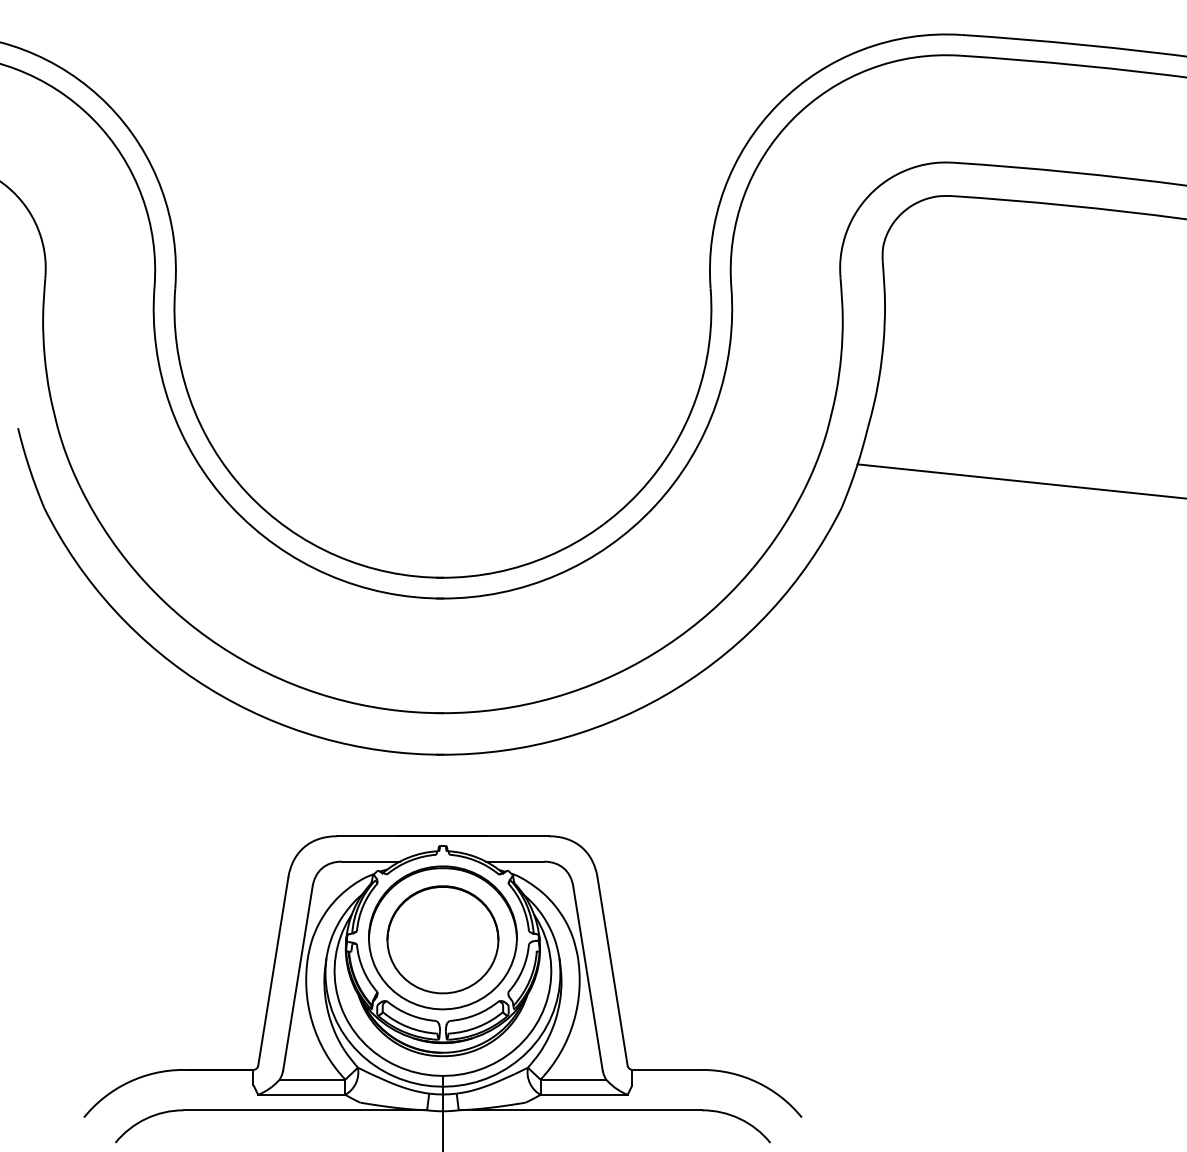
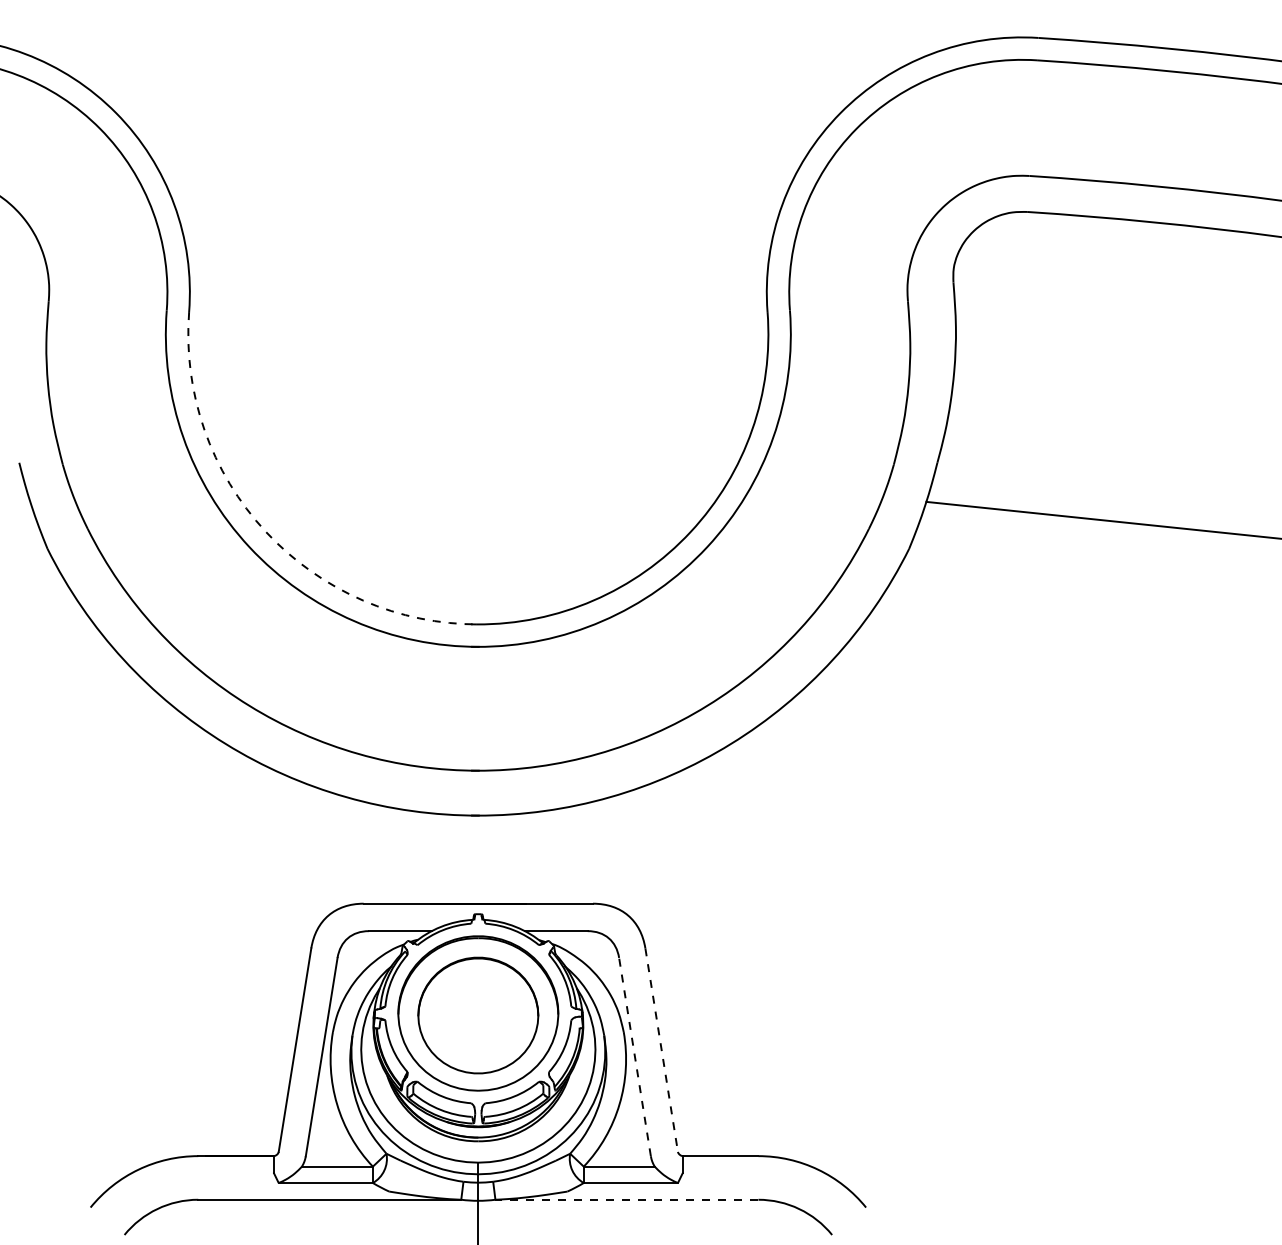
arc: (246, 492) -> (266, 532), solid -> dashed
line: (612, 972) -> (661, 1050), solid -> dashed
line: (587, 978) -> (634, 1057), solid -> dashed
line: (580, 1110) -> (626, 1199), solid -> dashed

